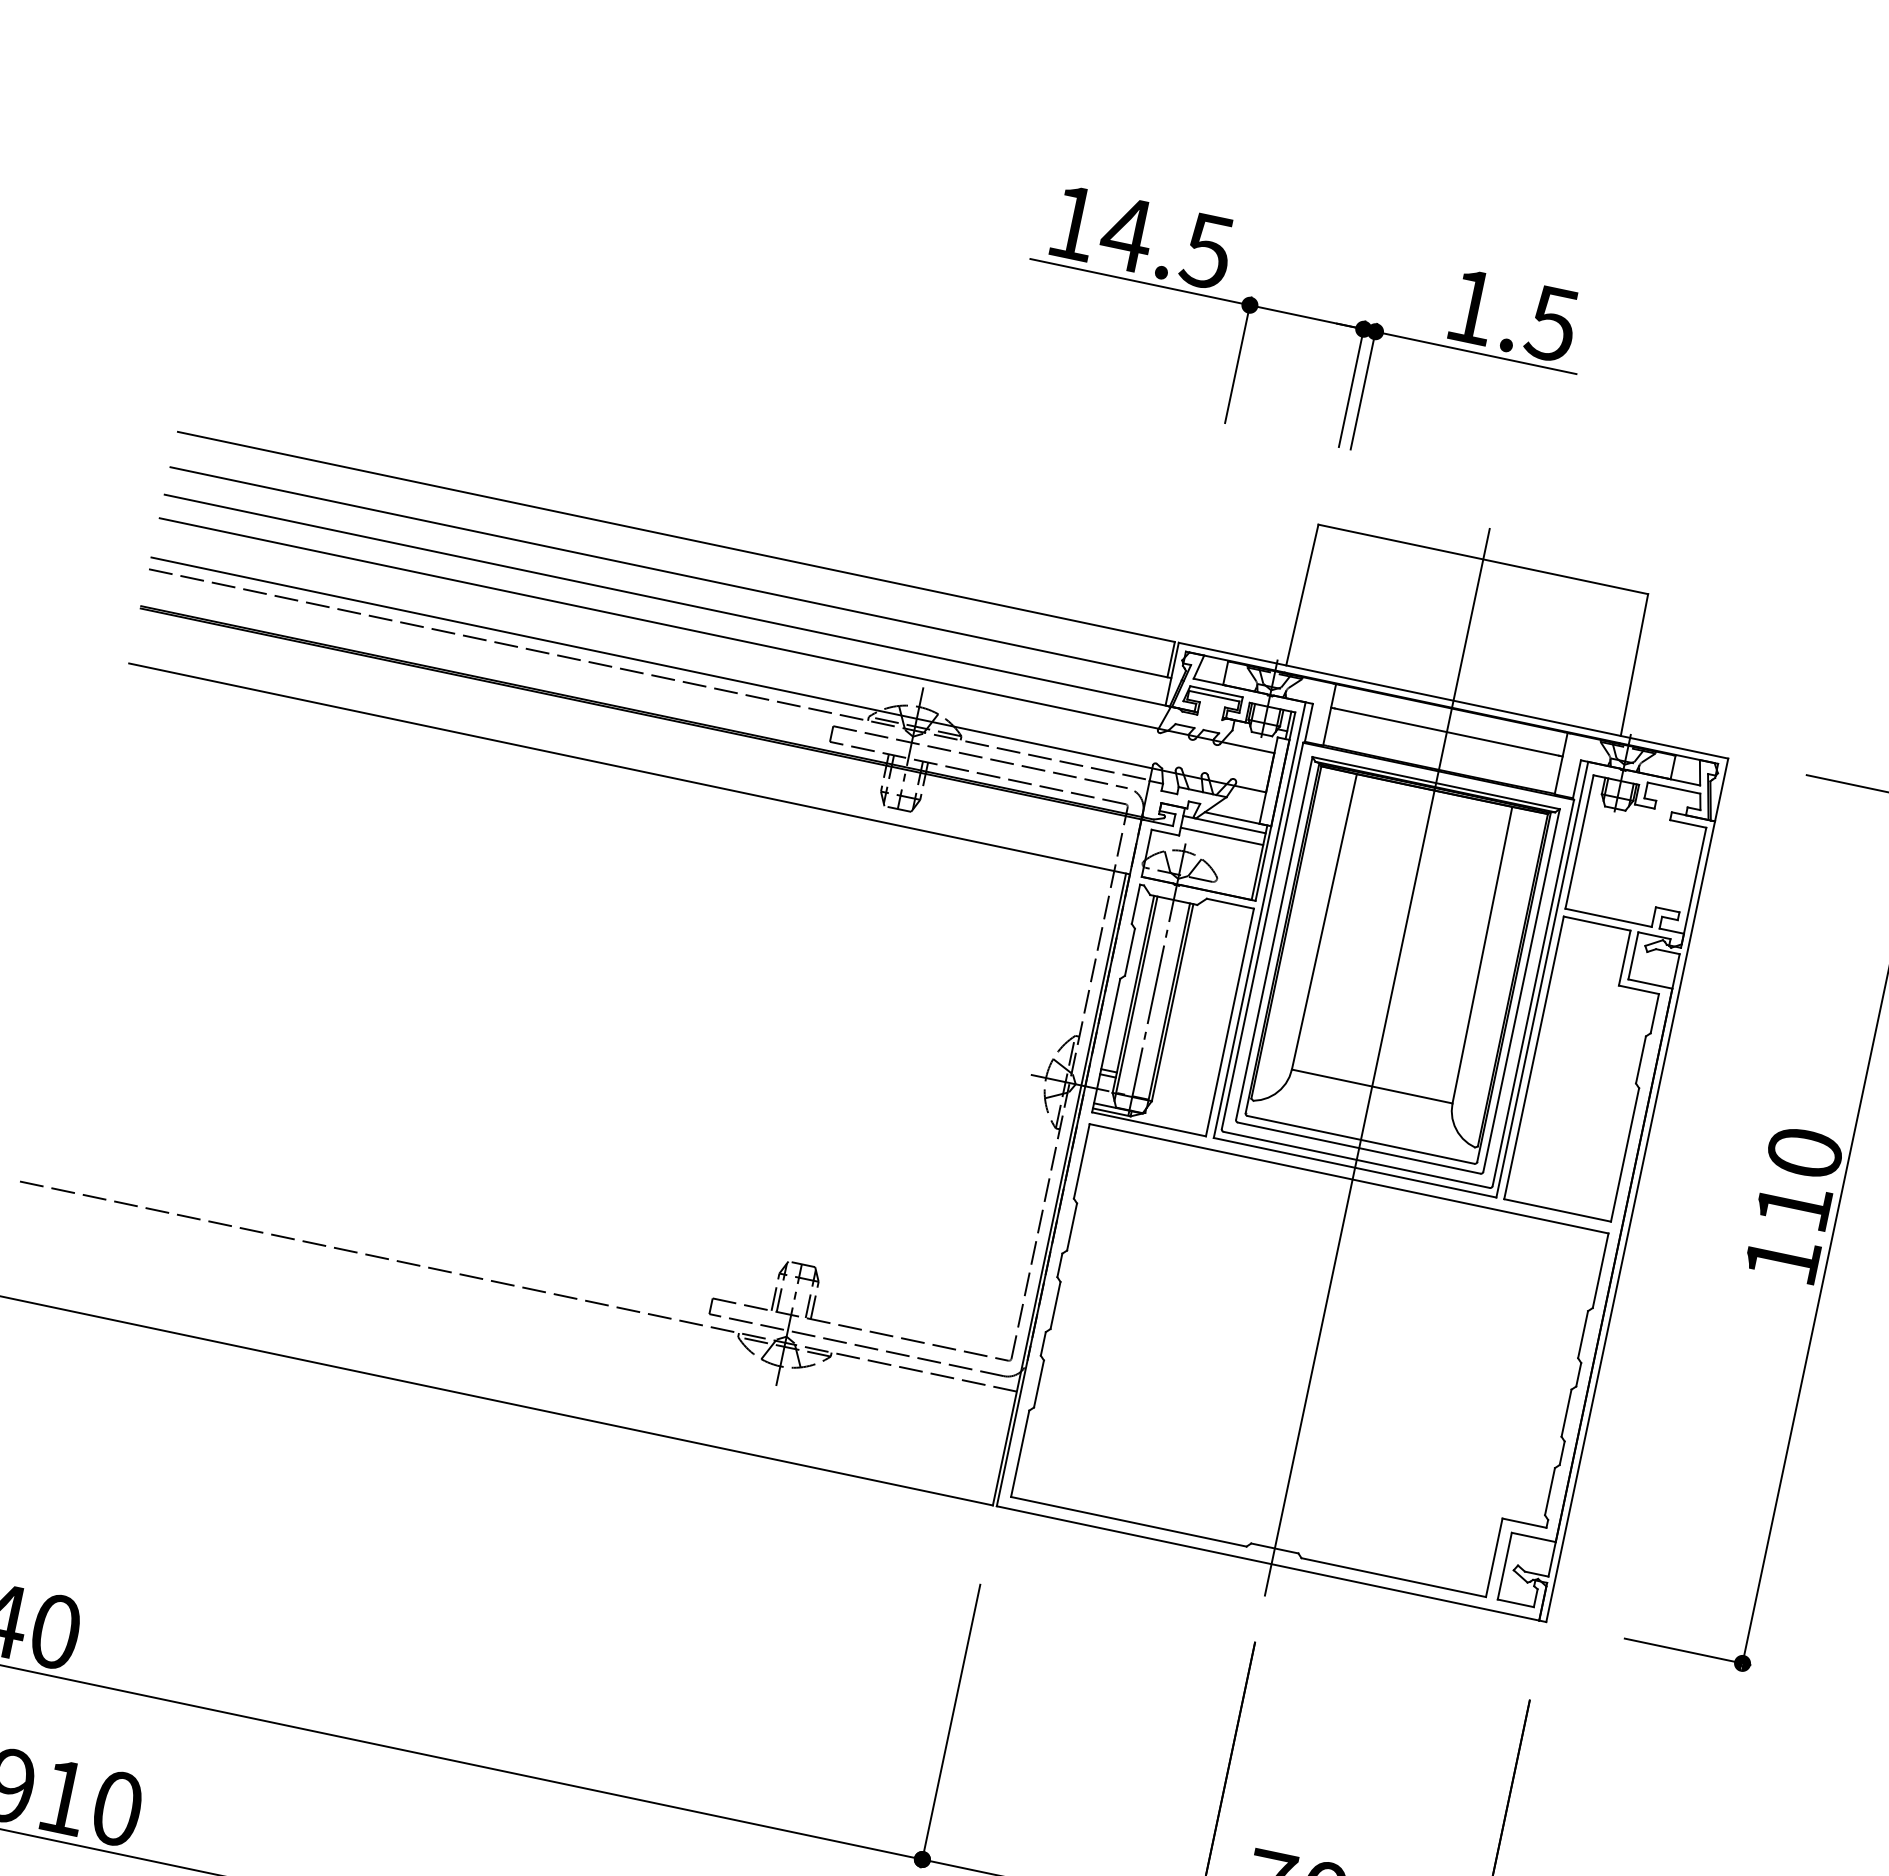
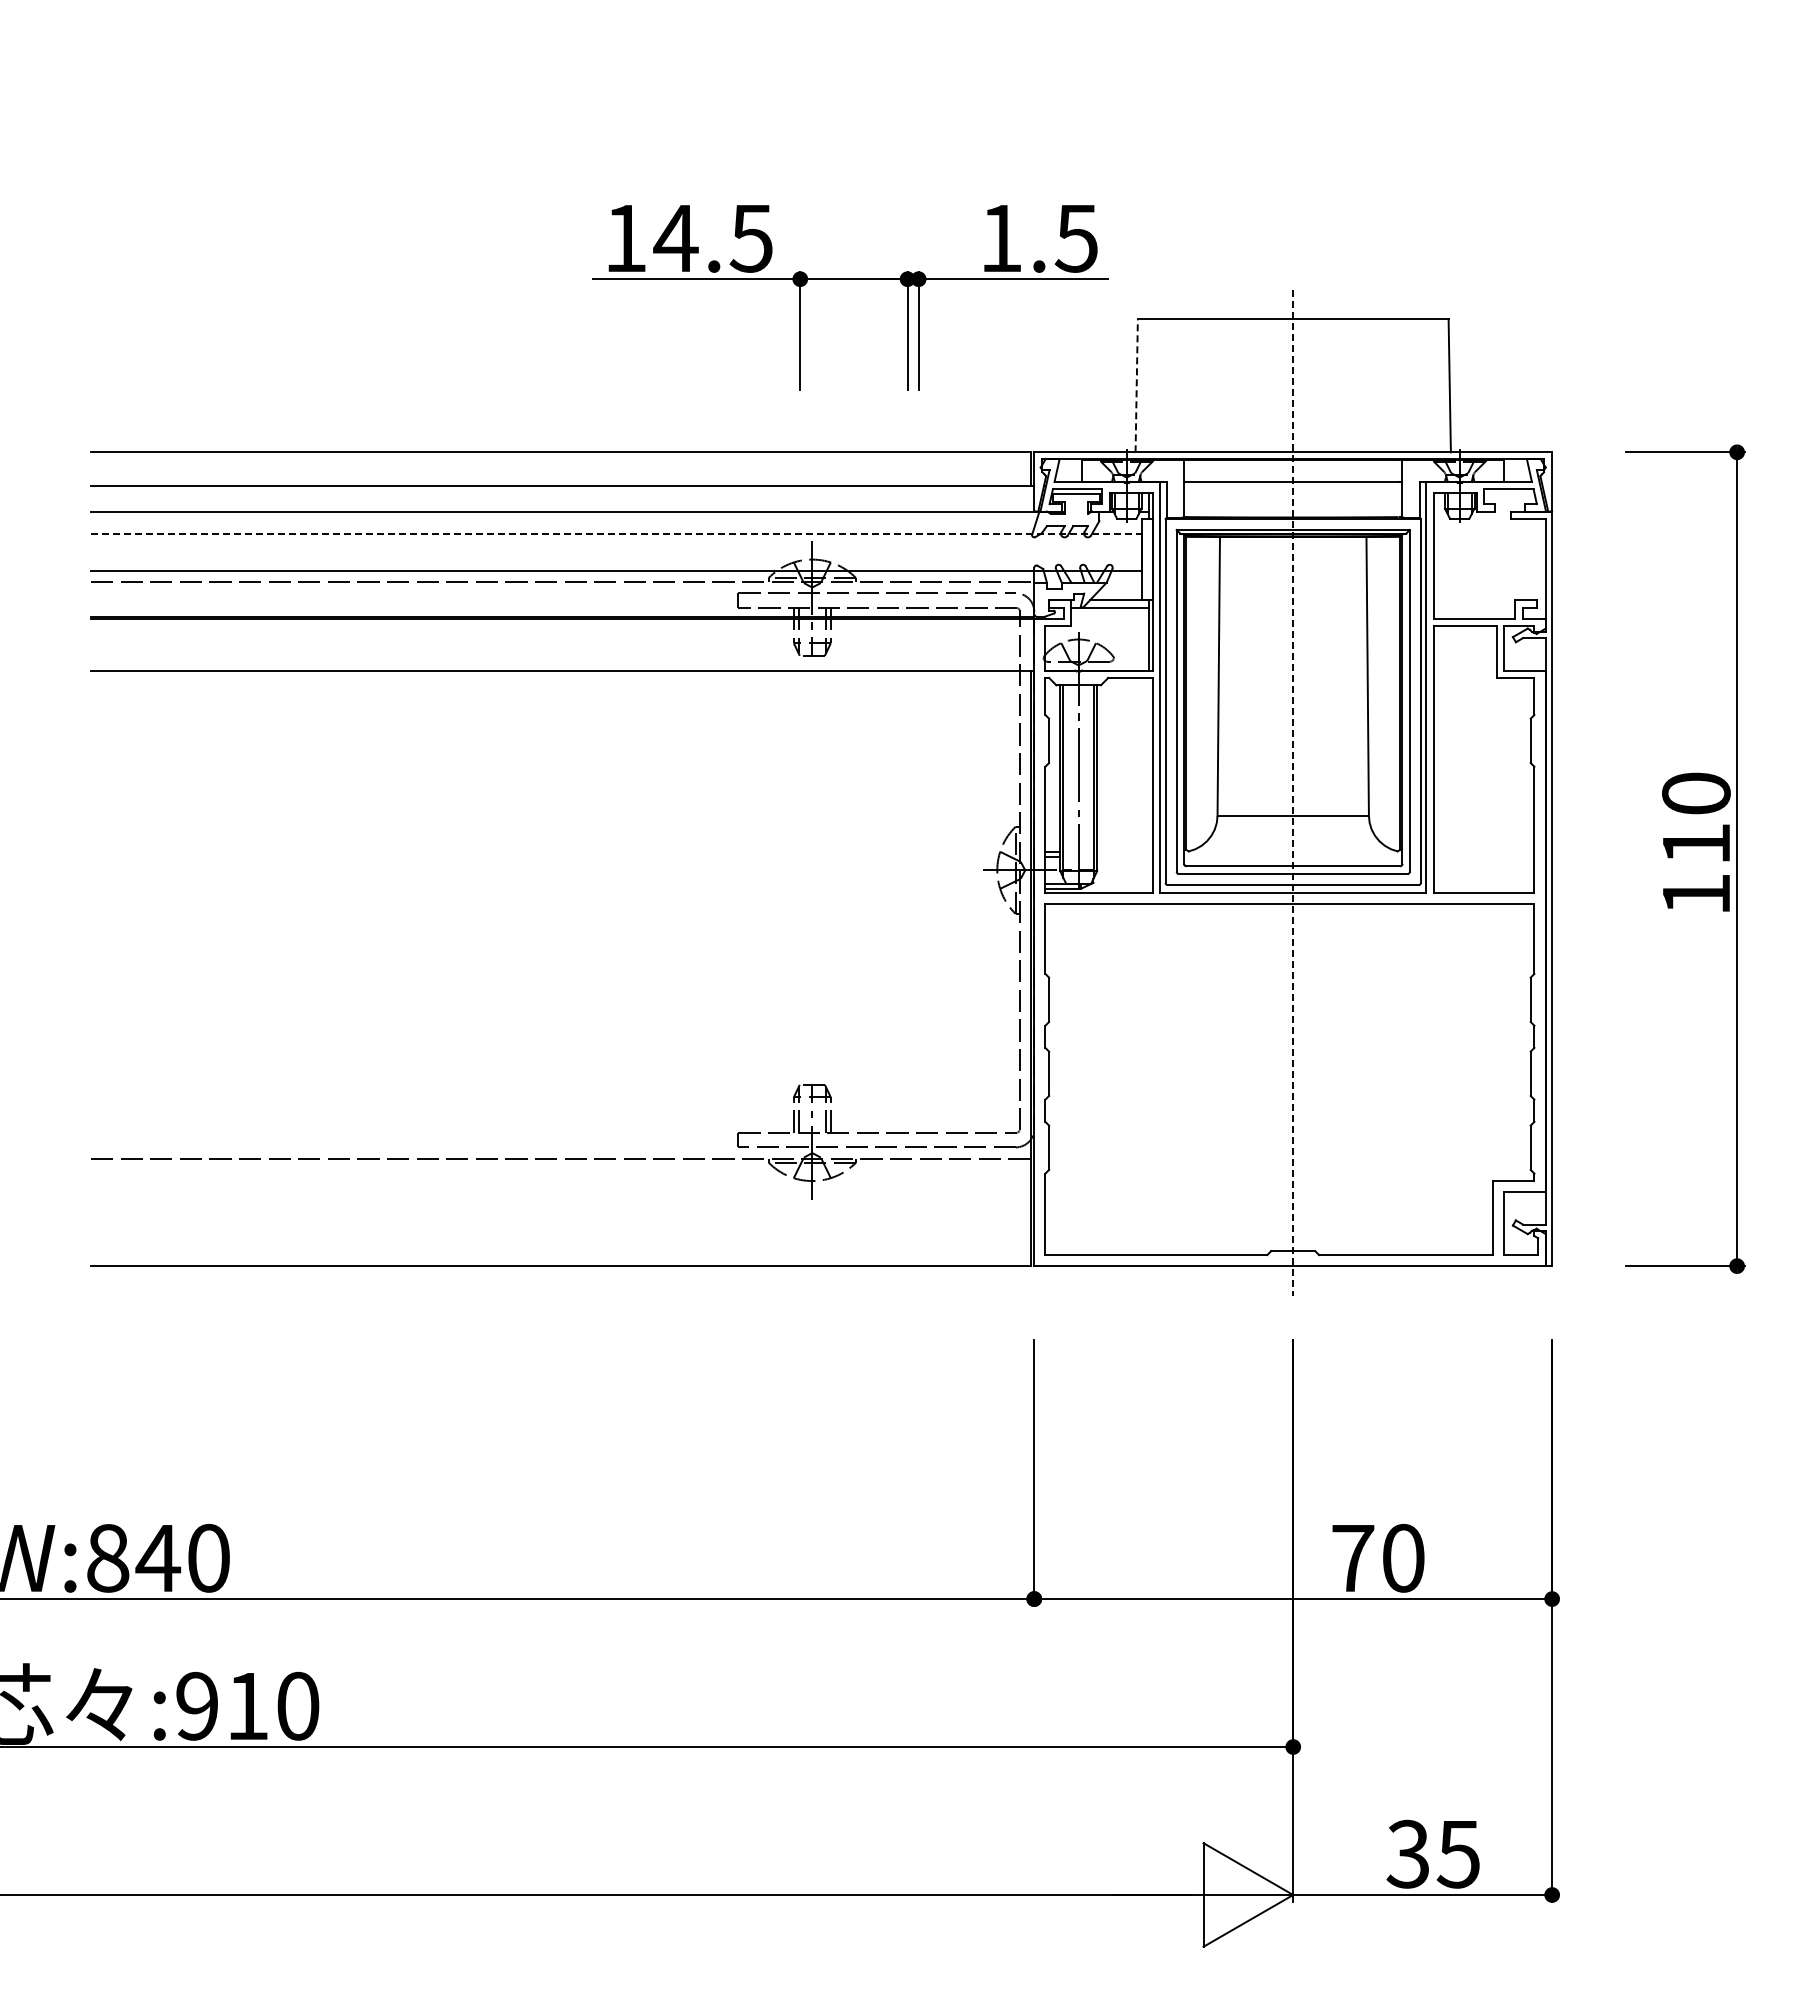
part: (1303, 316) -> (850, 279), moved
line: (1302, 594) -> (1136, 385), solid -> dashed
line: (717, 635) -> (616, 533), solid -> dashed
line: (1221, 835) -> (1109, 618), removed
line: (1377, 1062) -> (1293, 793), solid -> dashed

